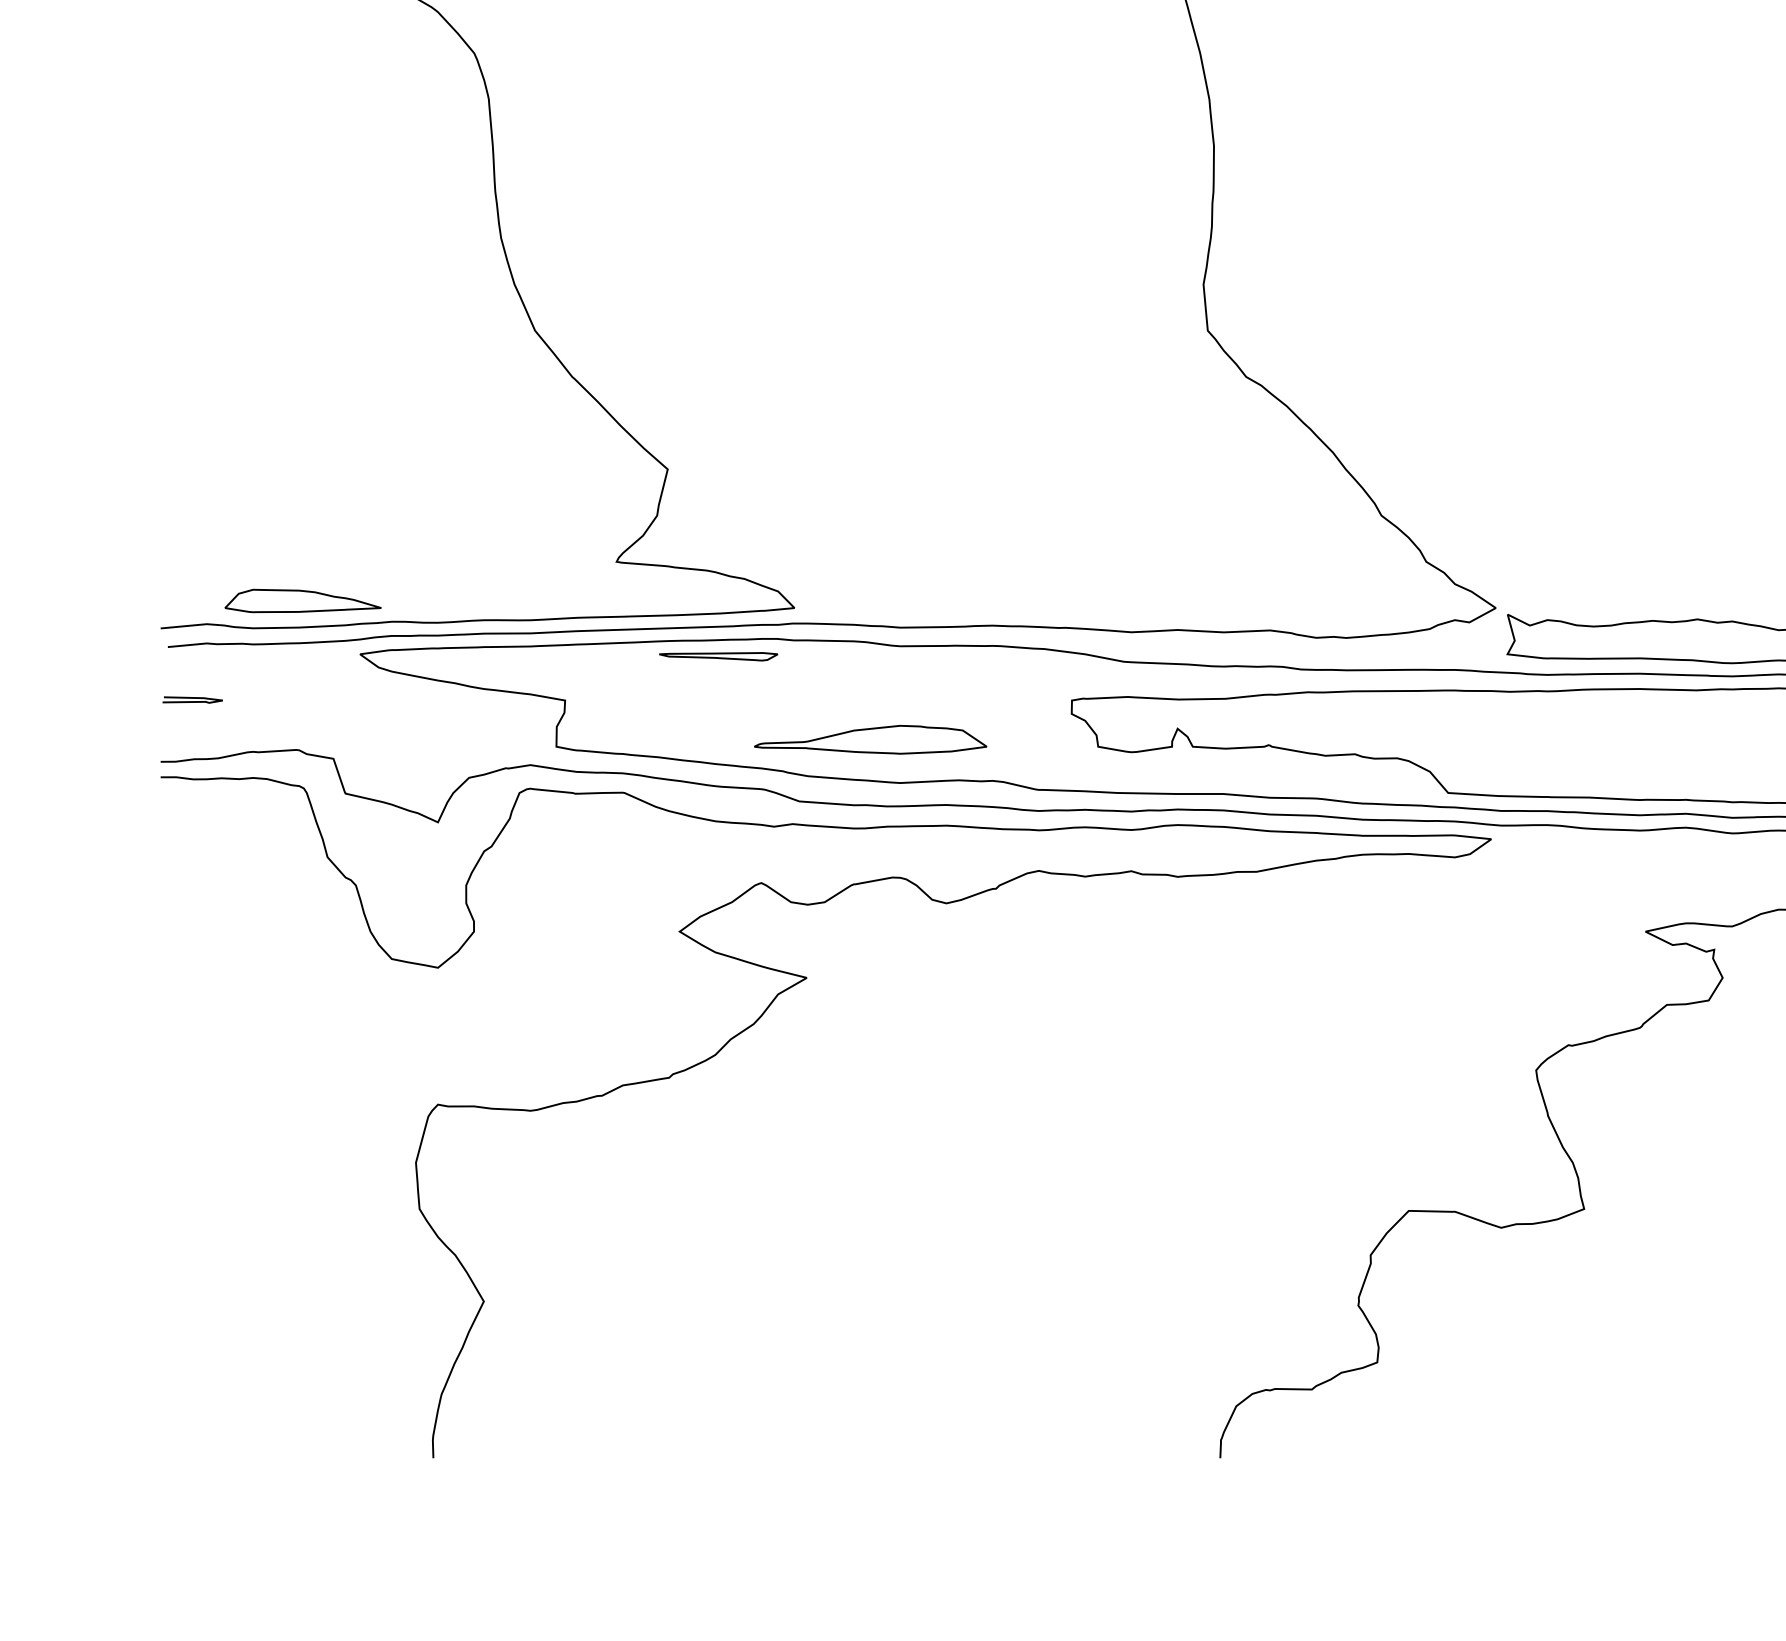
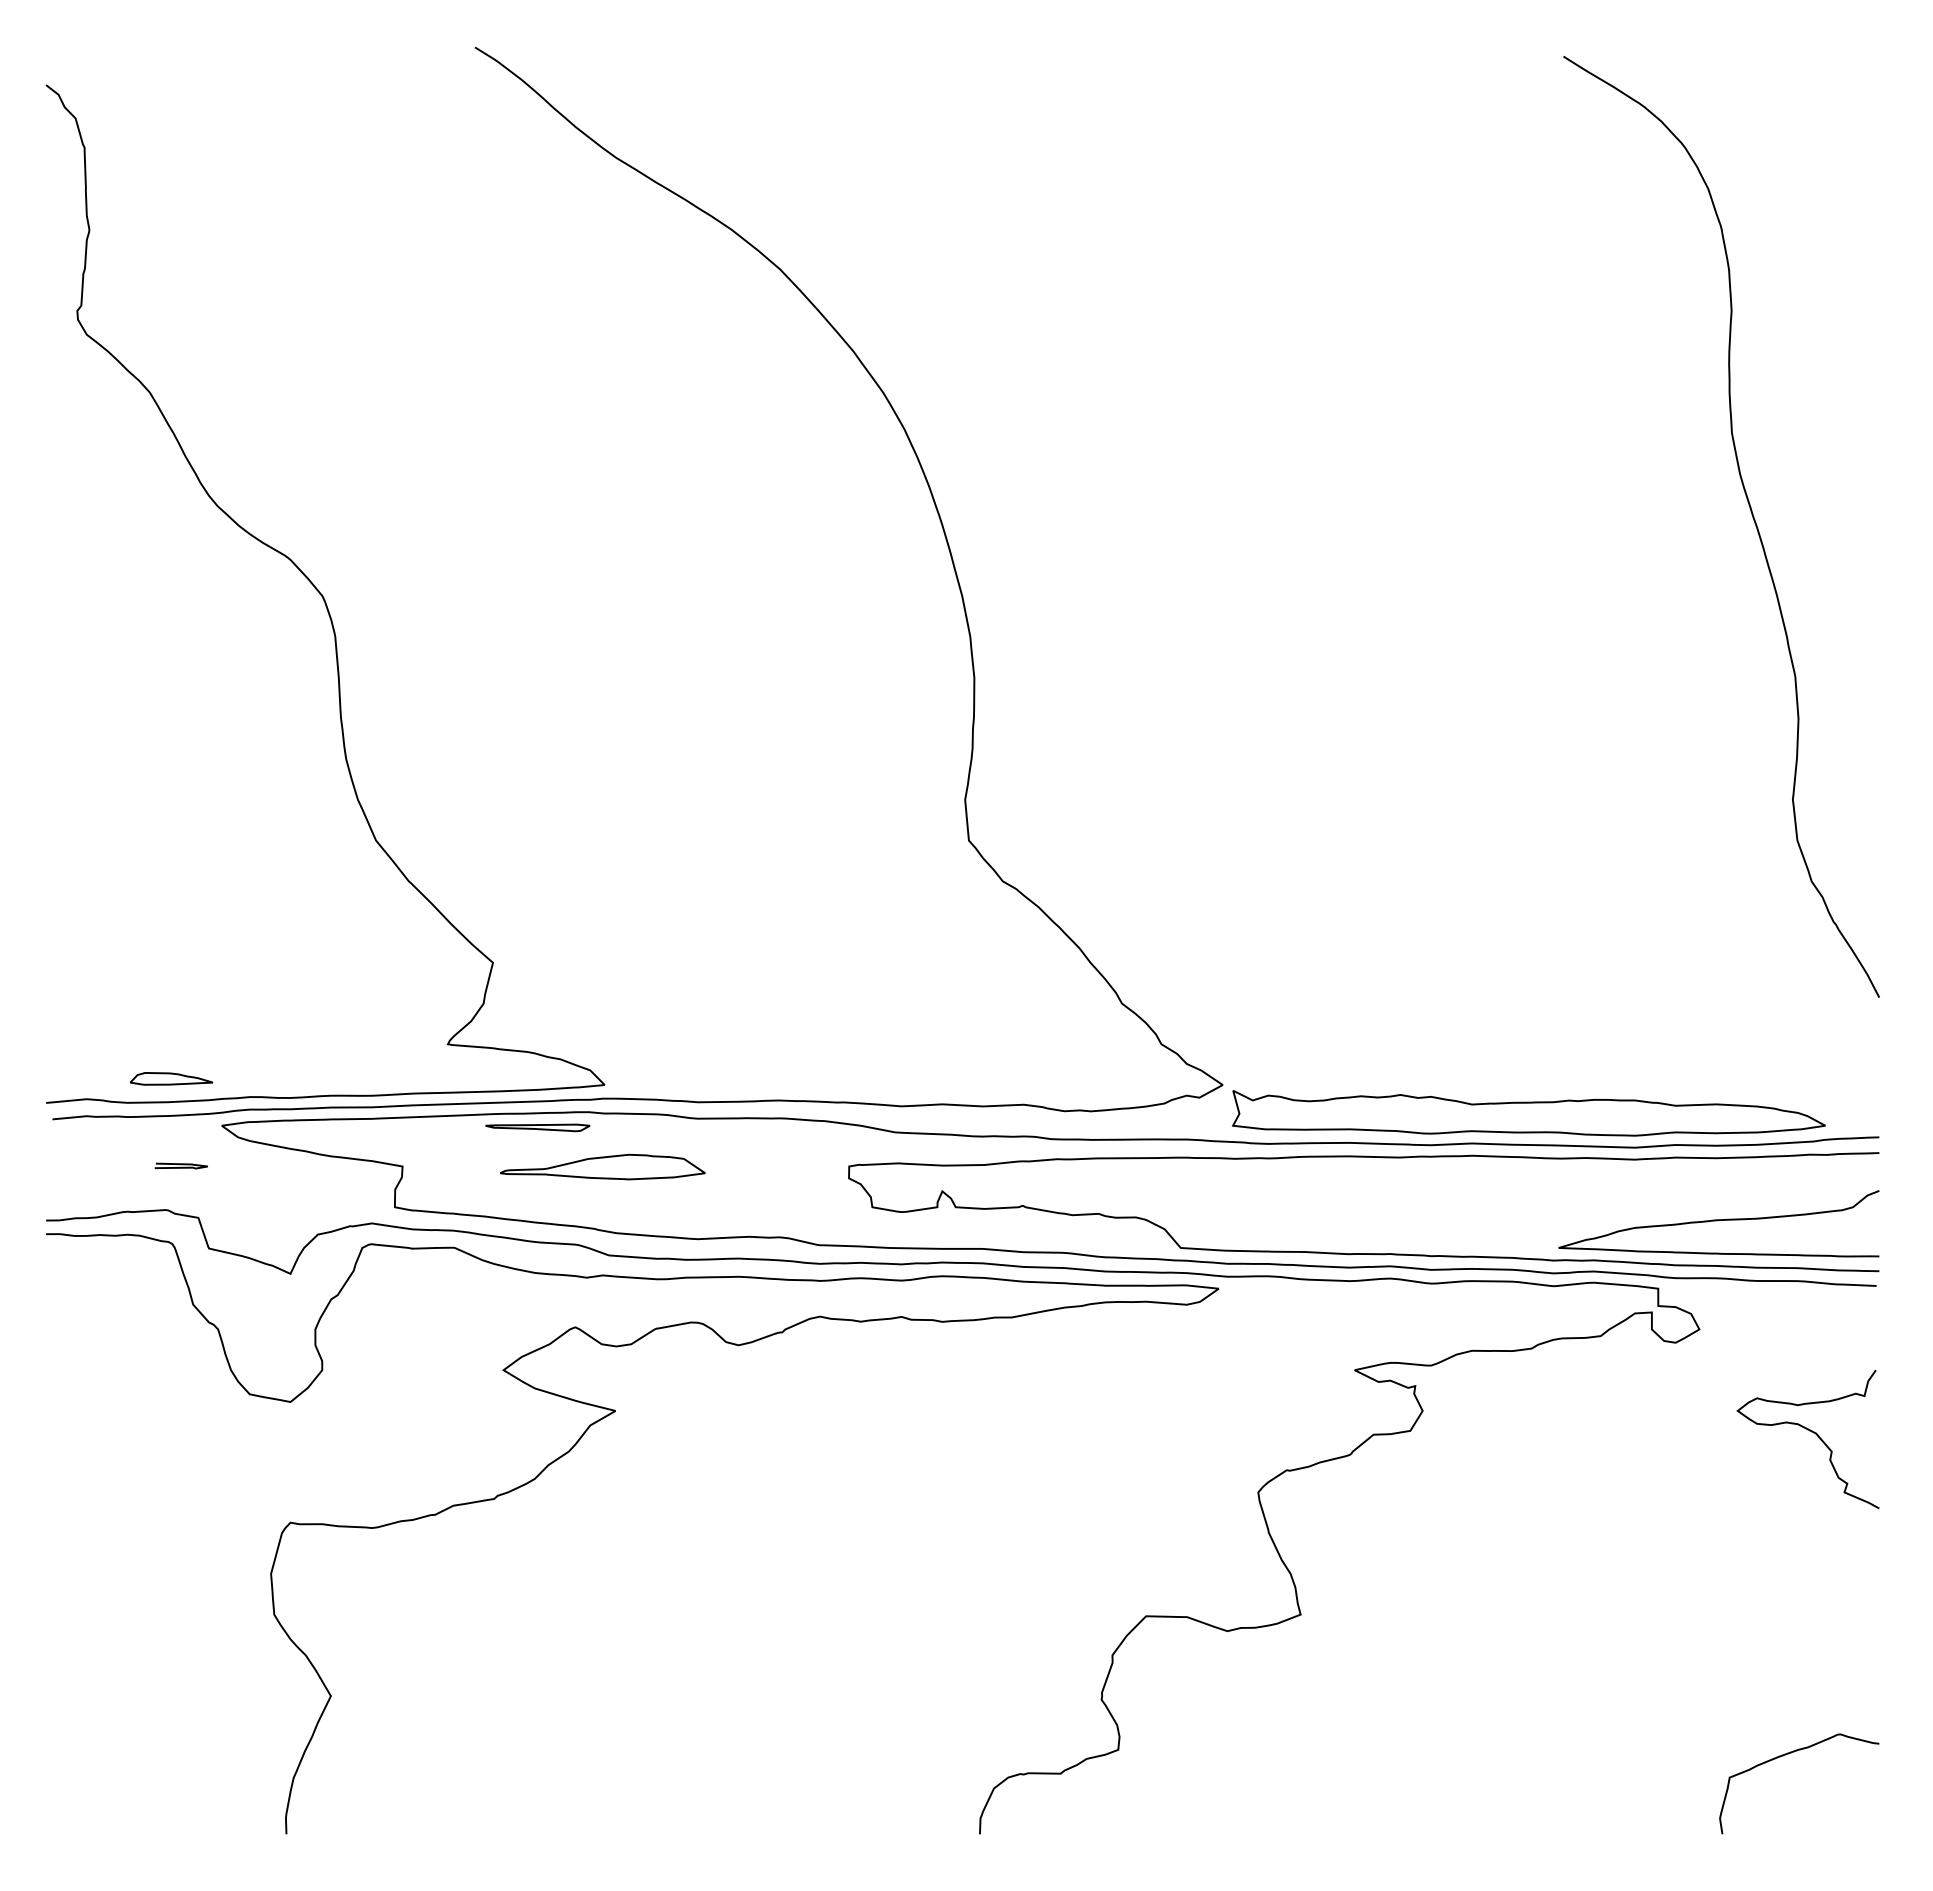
part: (302, 600) -> (171, 1078), size x0.6
curve: (191, 699) -> (180, 1165), moved
part: (870, 739) -> (602, 1166), moved

